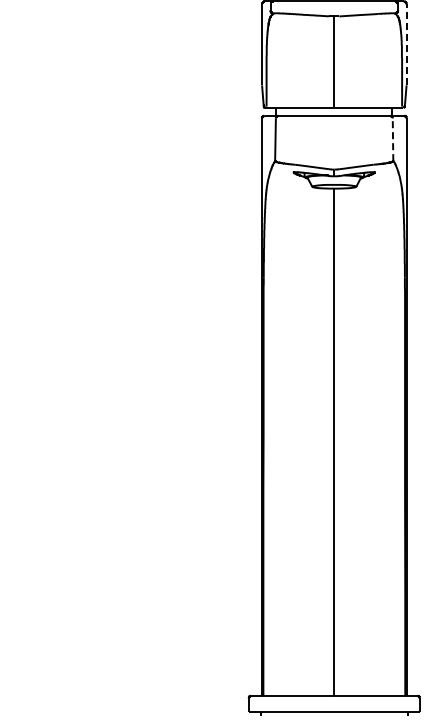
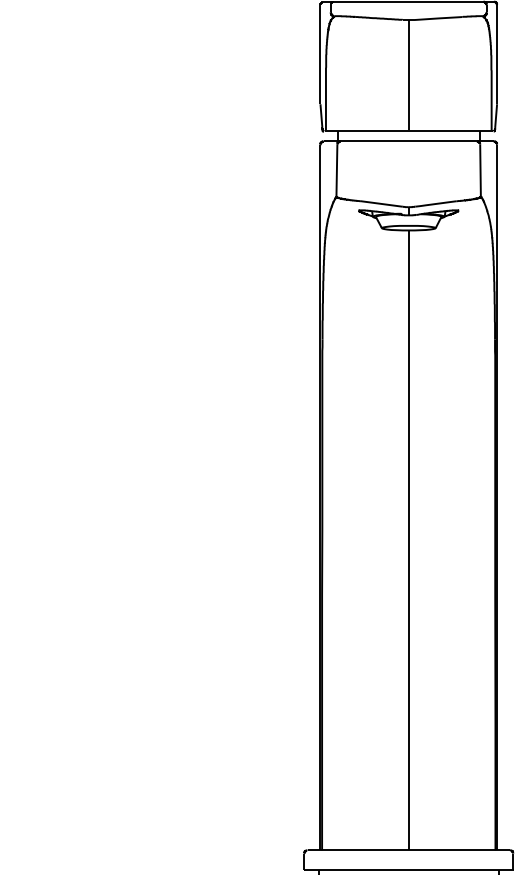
line: (406, 44) -> (496, 54), dashed -> solid
line: (393, 139) -> (481, 170), dashed -> solid

